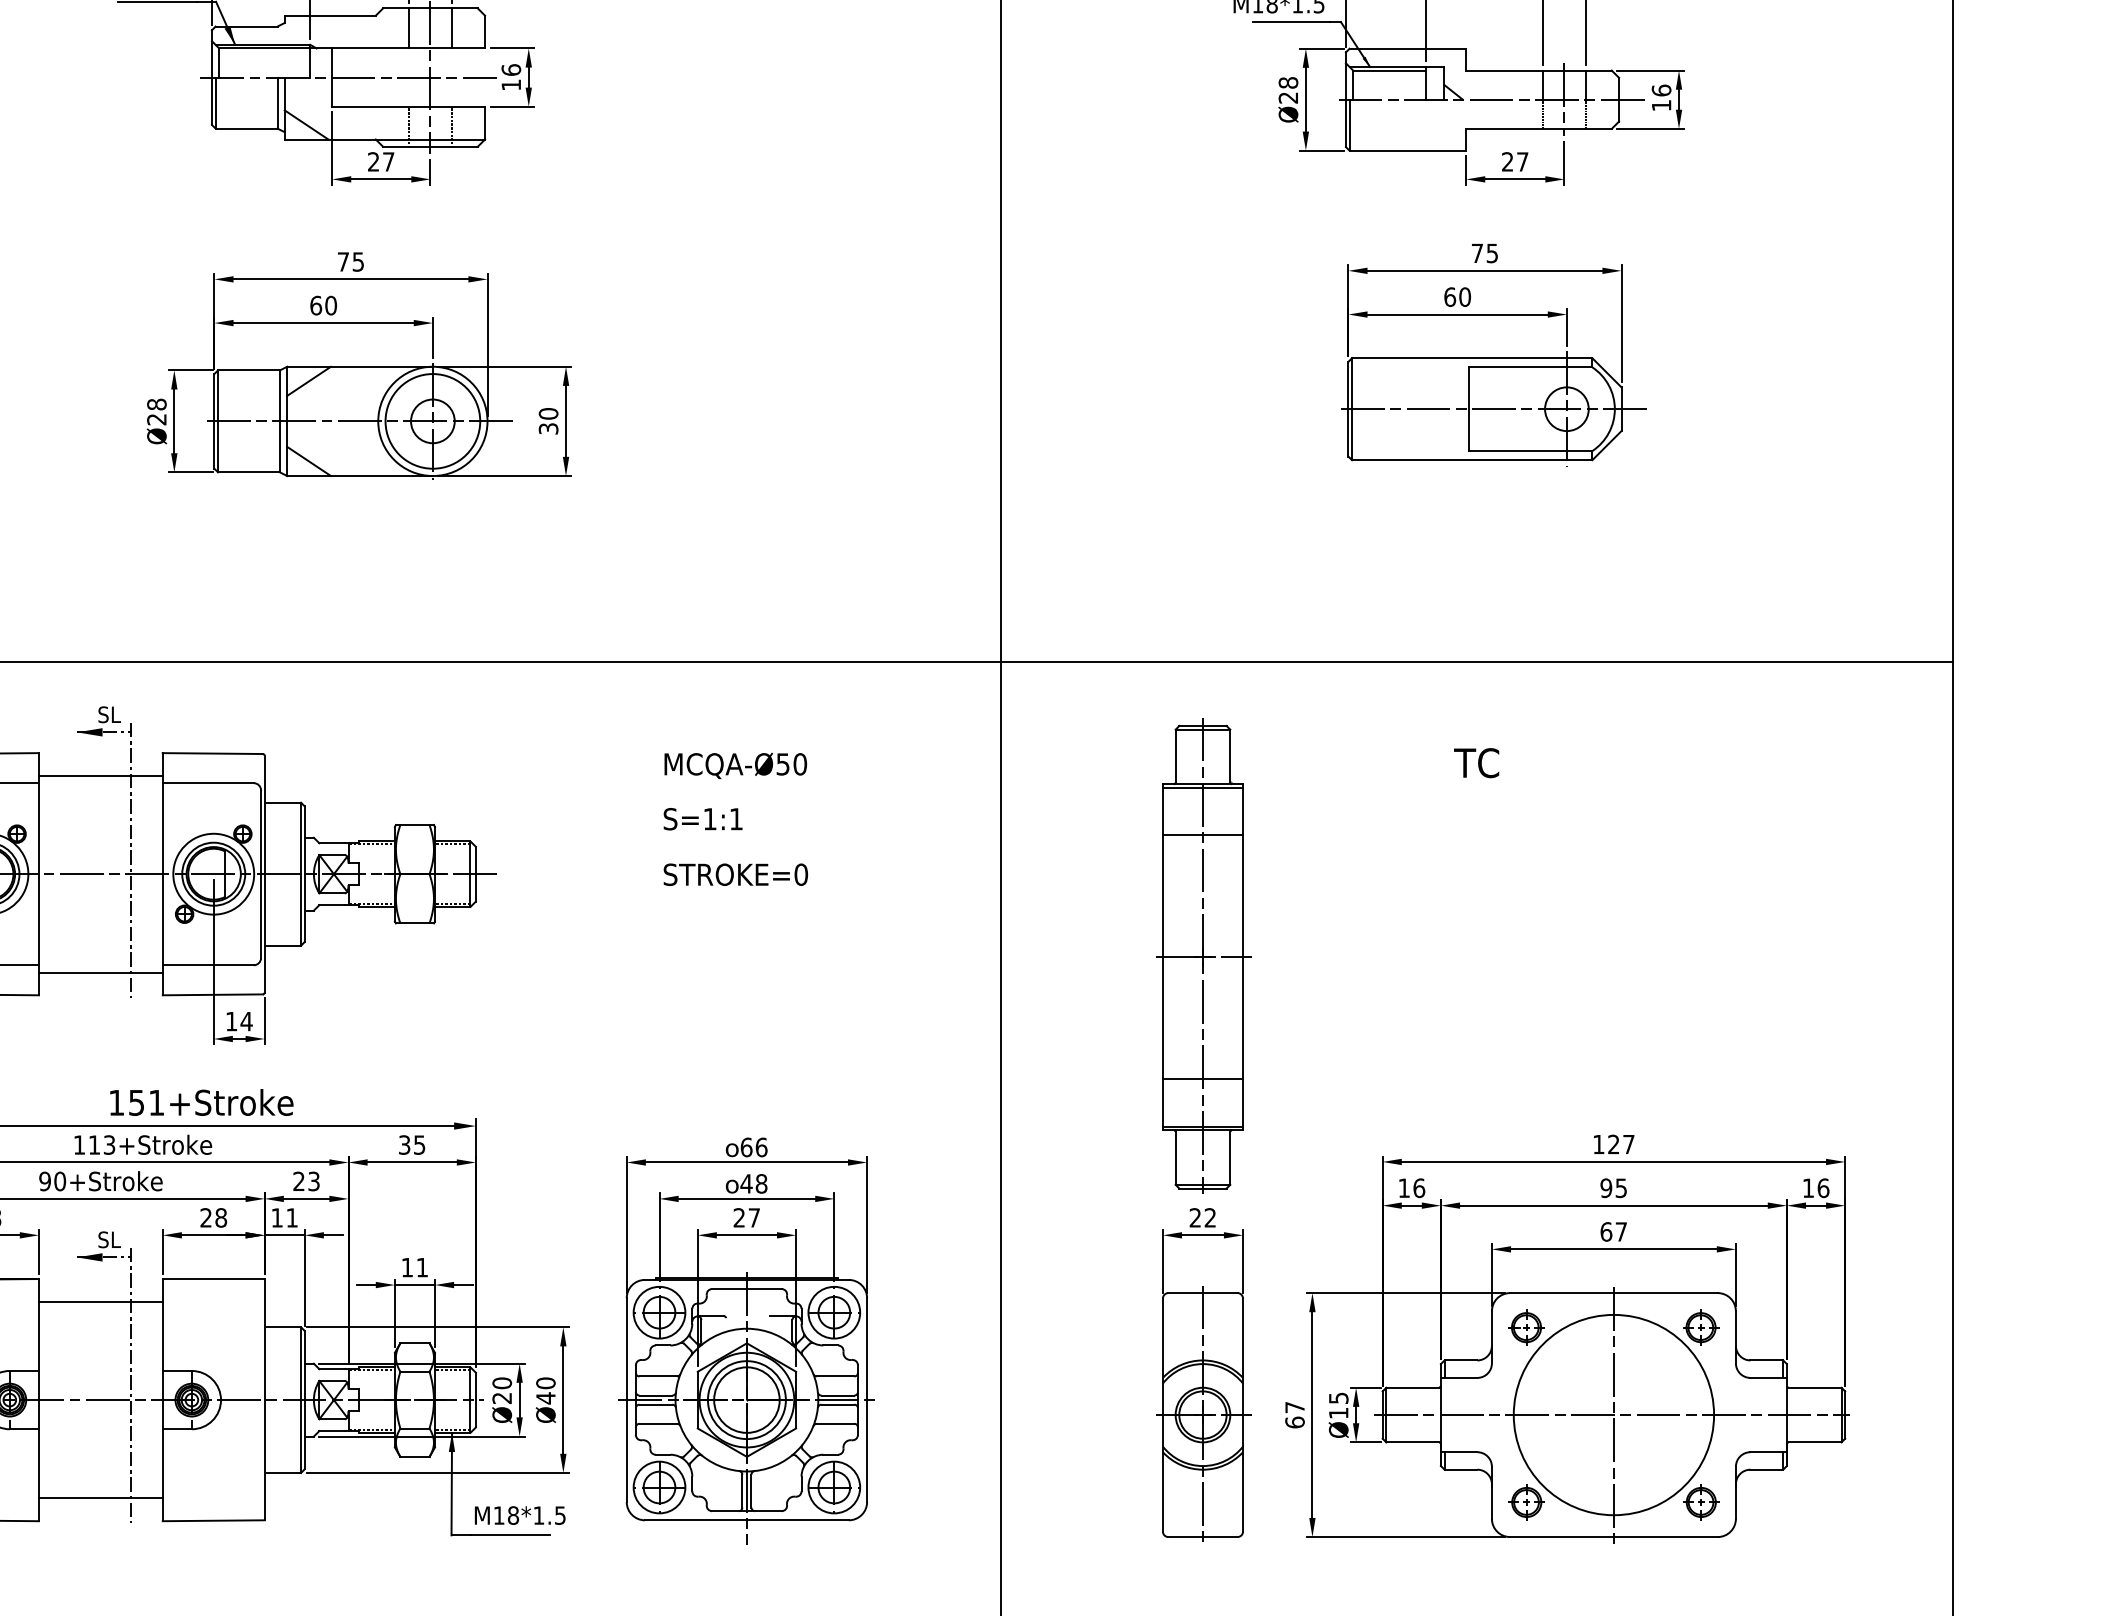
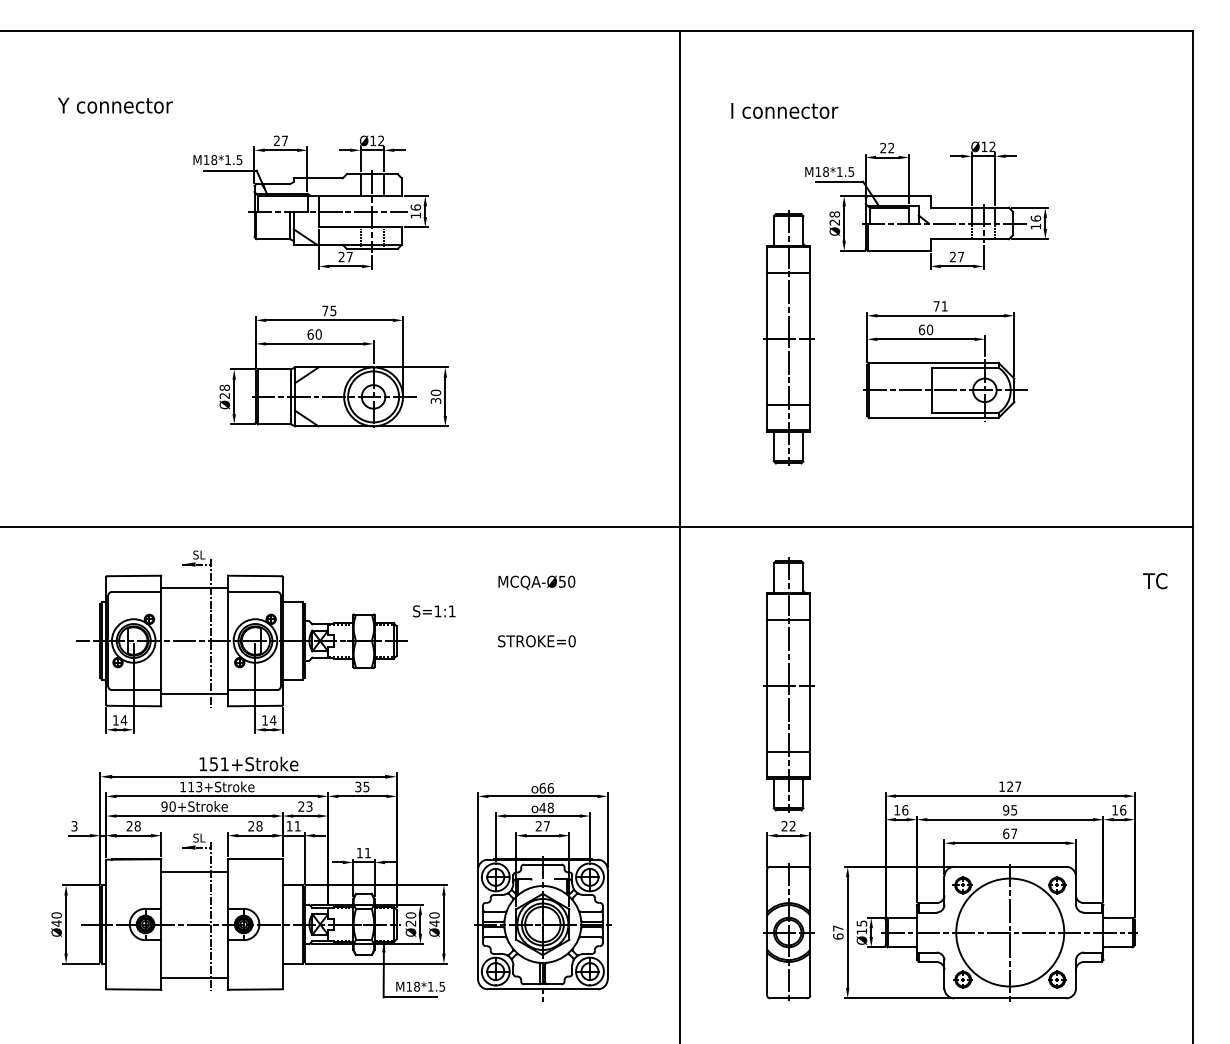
text: (1491, 253) -> (944, 306), 75 -> 71
part: (1202, 311) -> (788, 337), added
text: (1477, 763) -> (1155, 581), moved
text: (703, 819) -> (434, 611), moved

